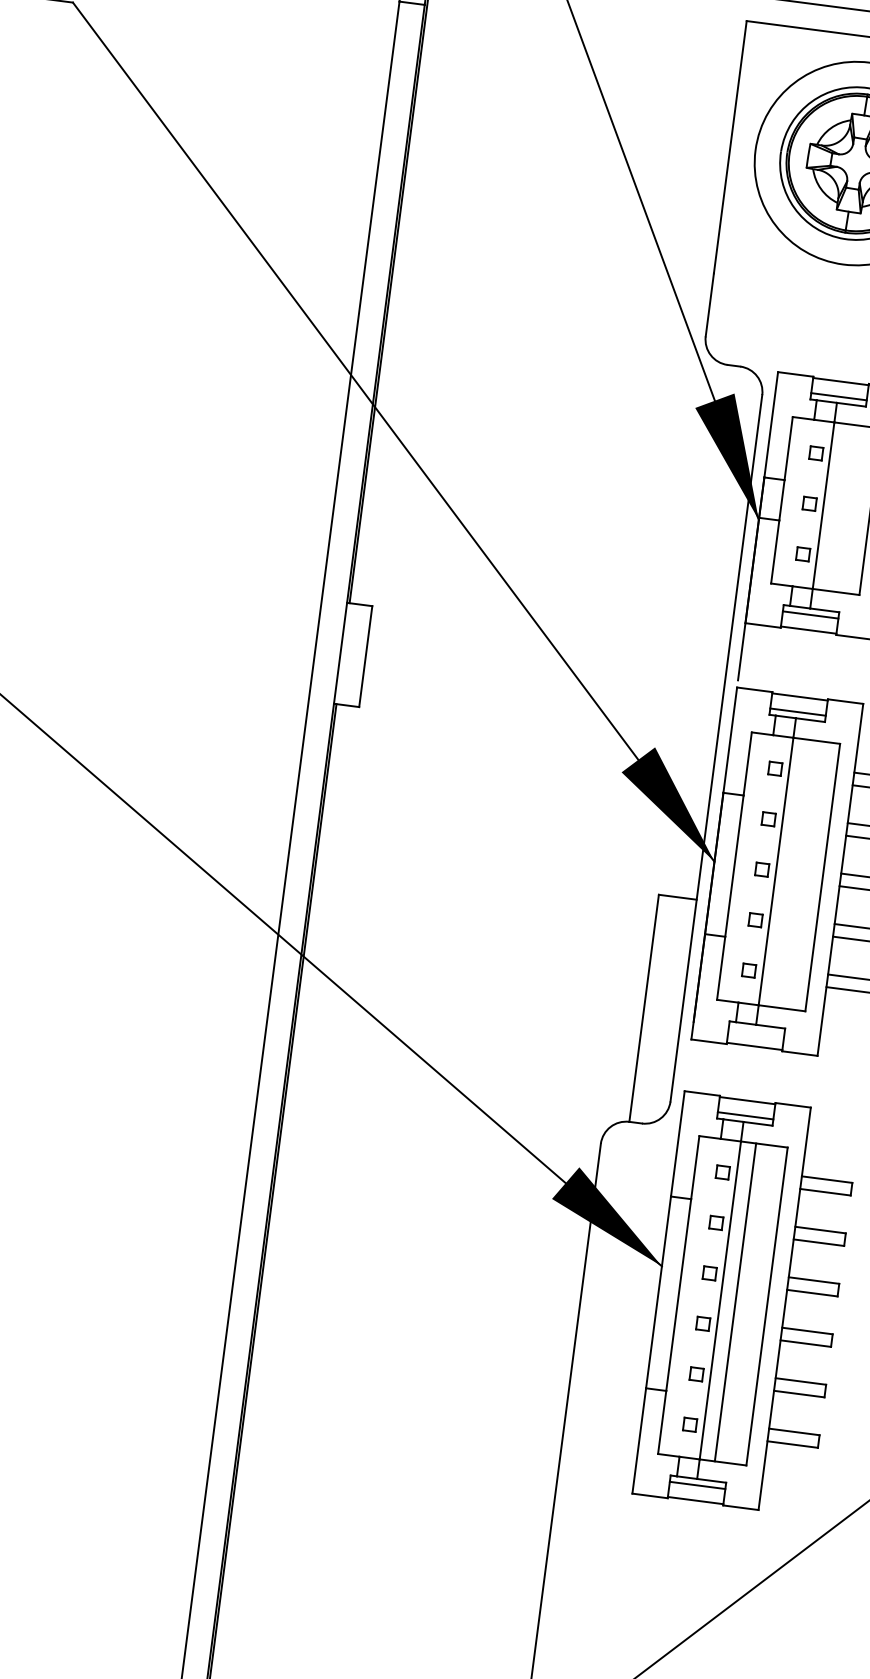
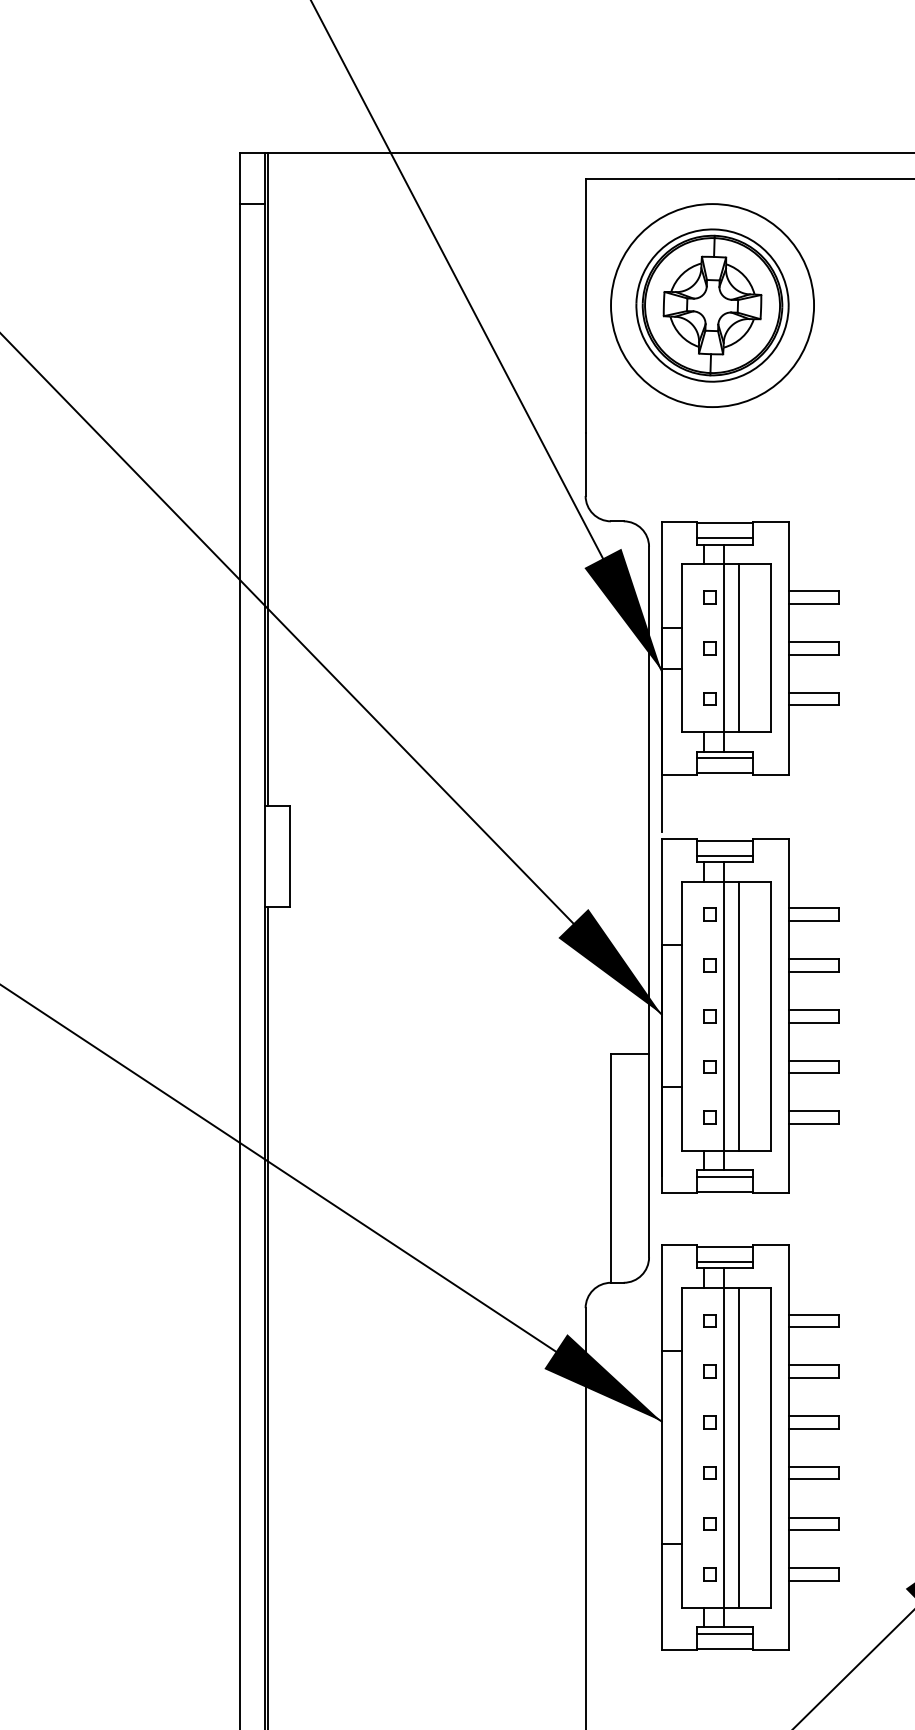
line: (839, 507) -> (739, 648), added
line: (791, 872) -> (739, 1015), added
line: (756, 1031) -> (725, 1176), added

